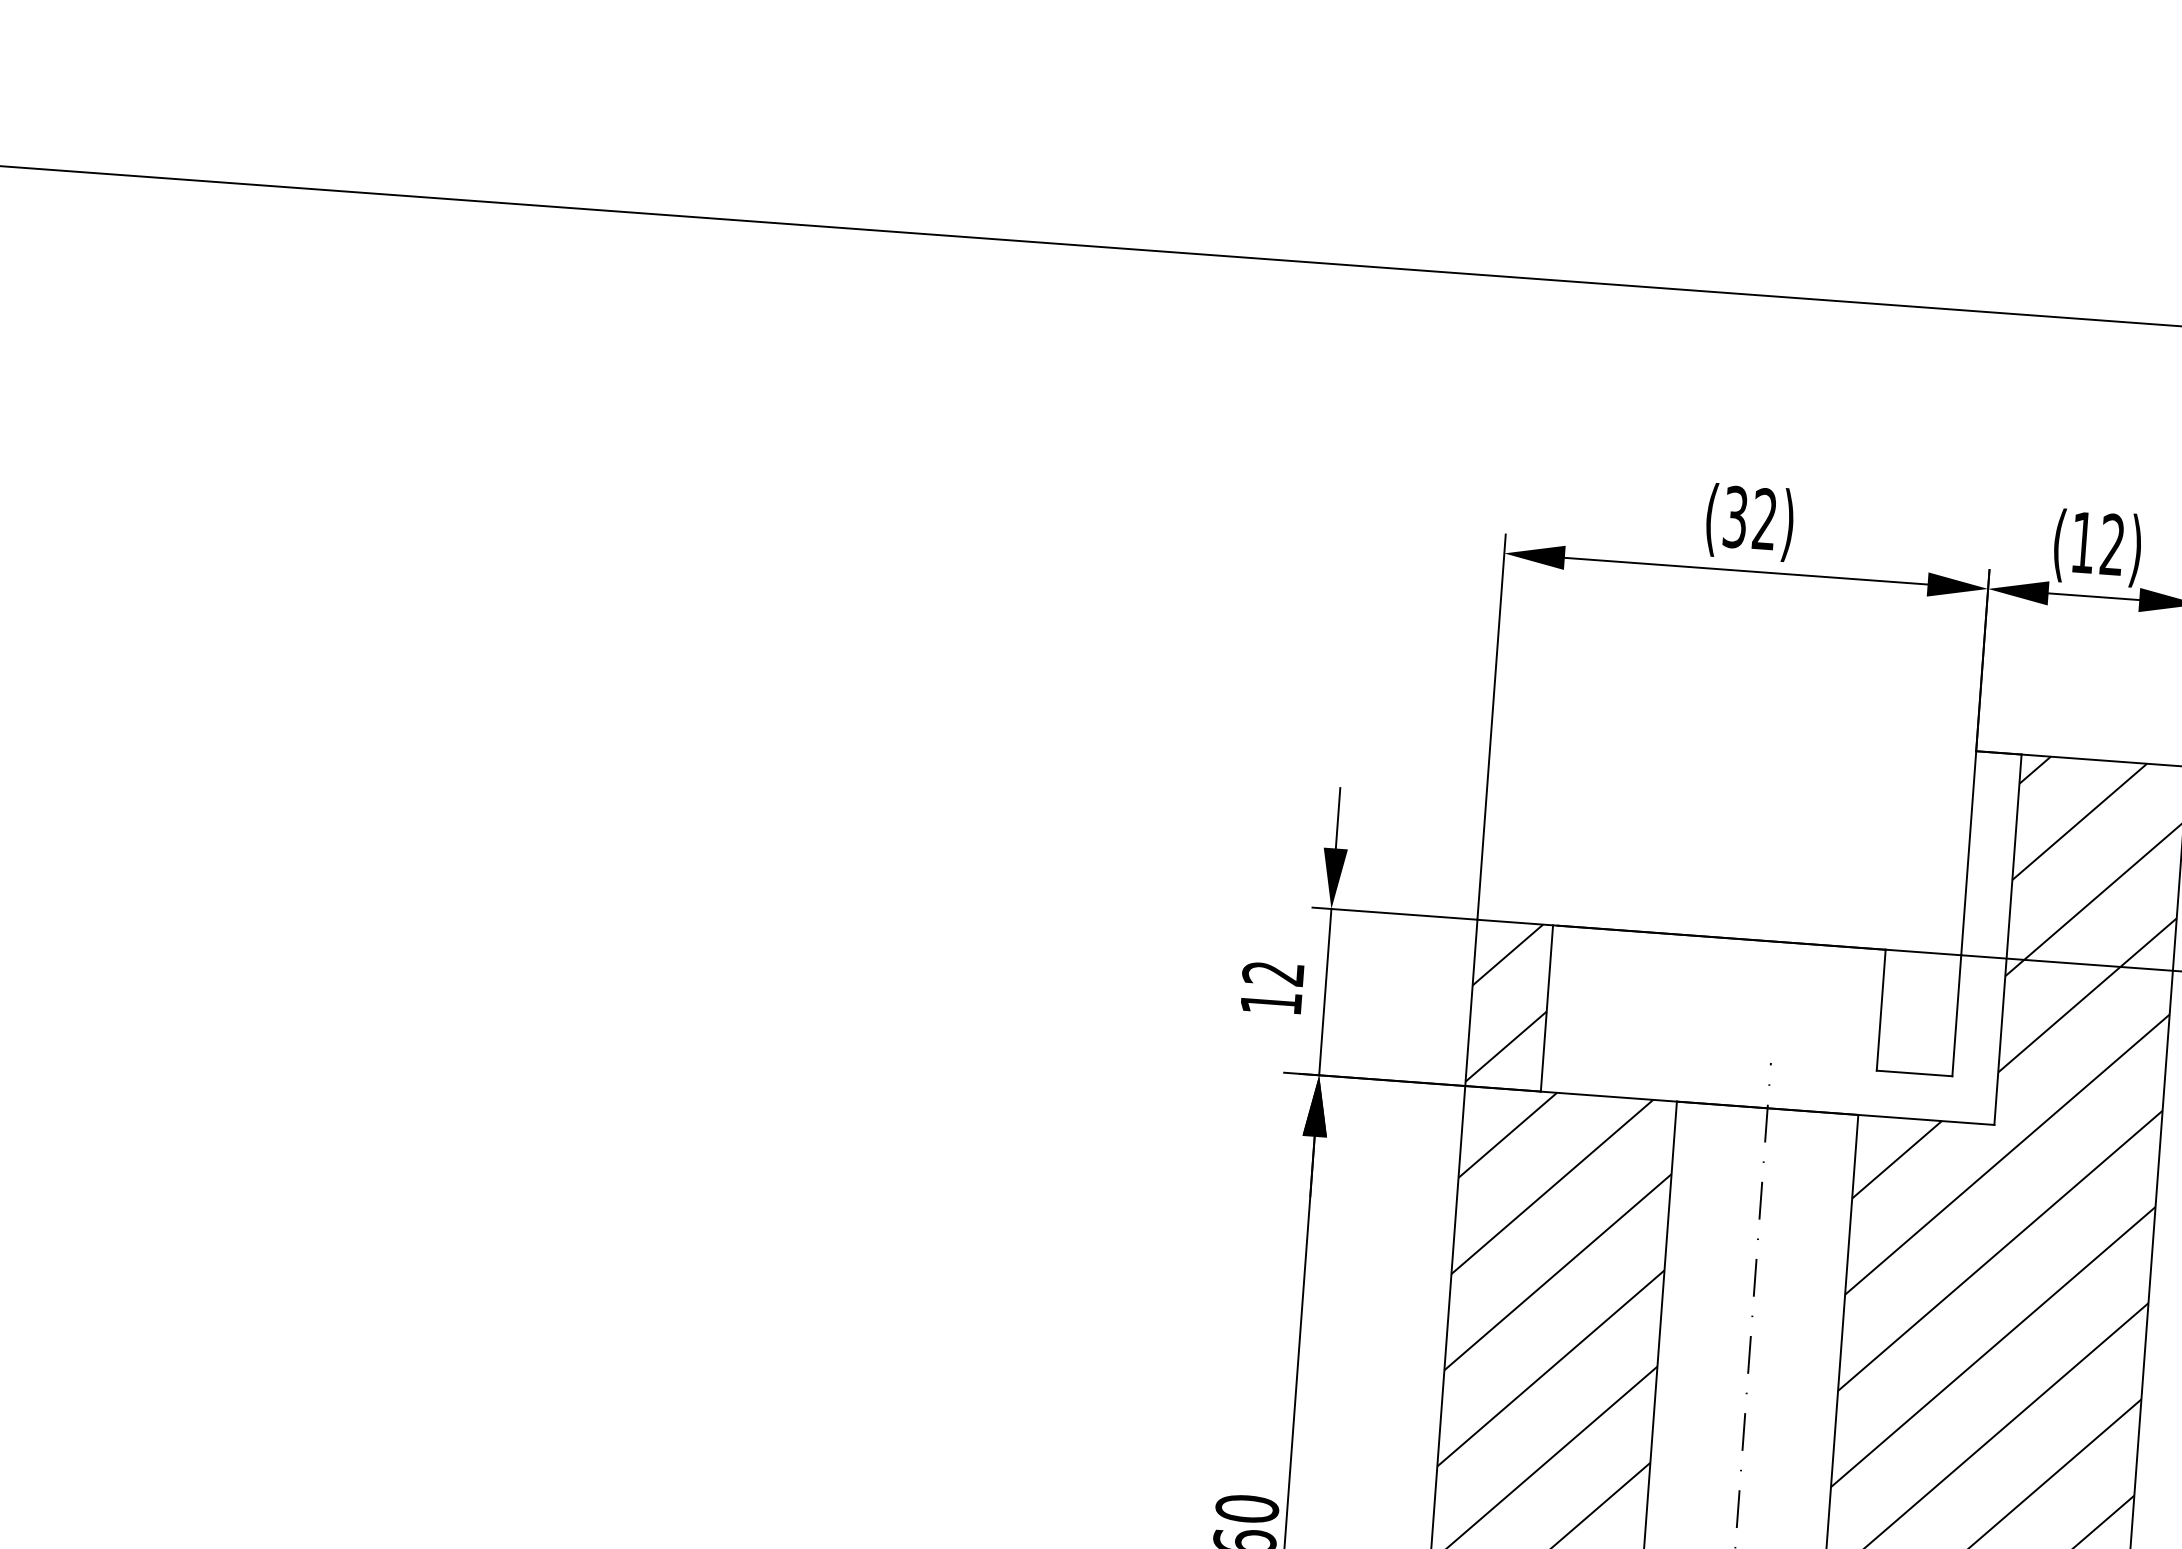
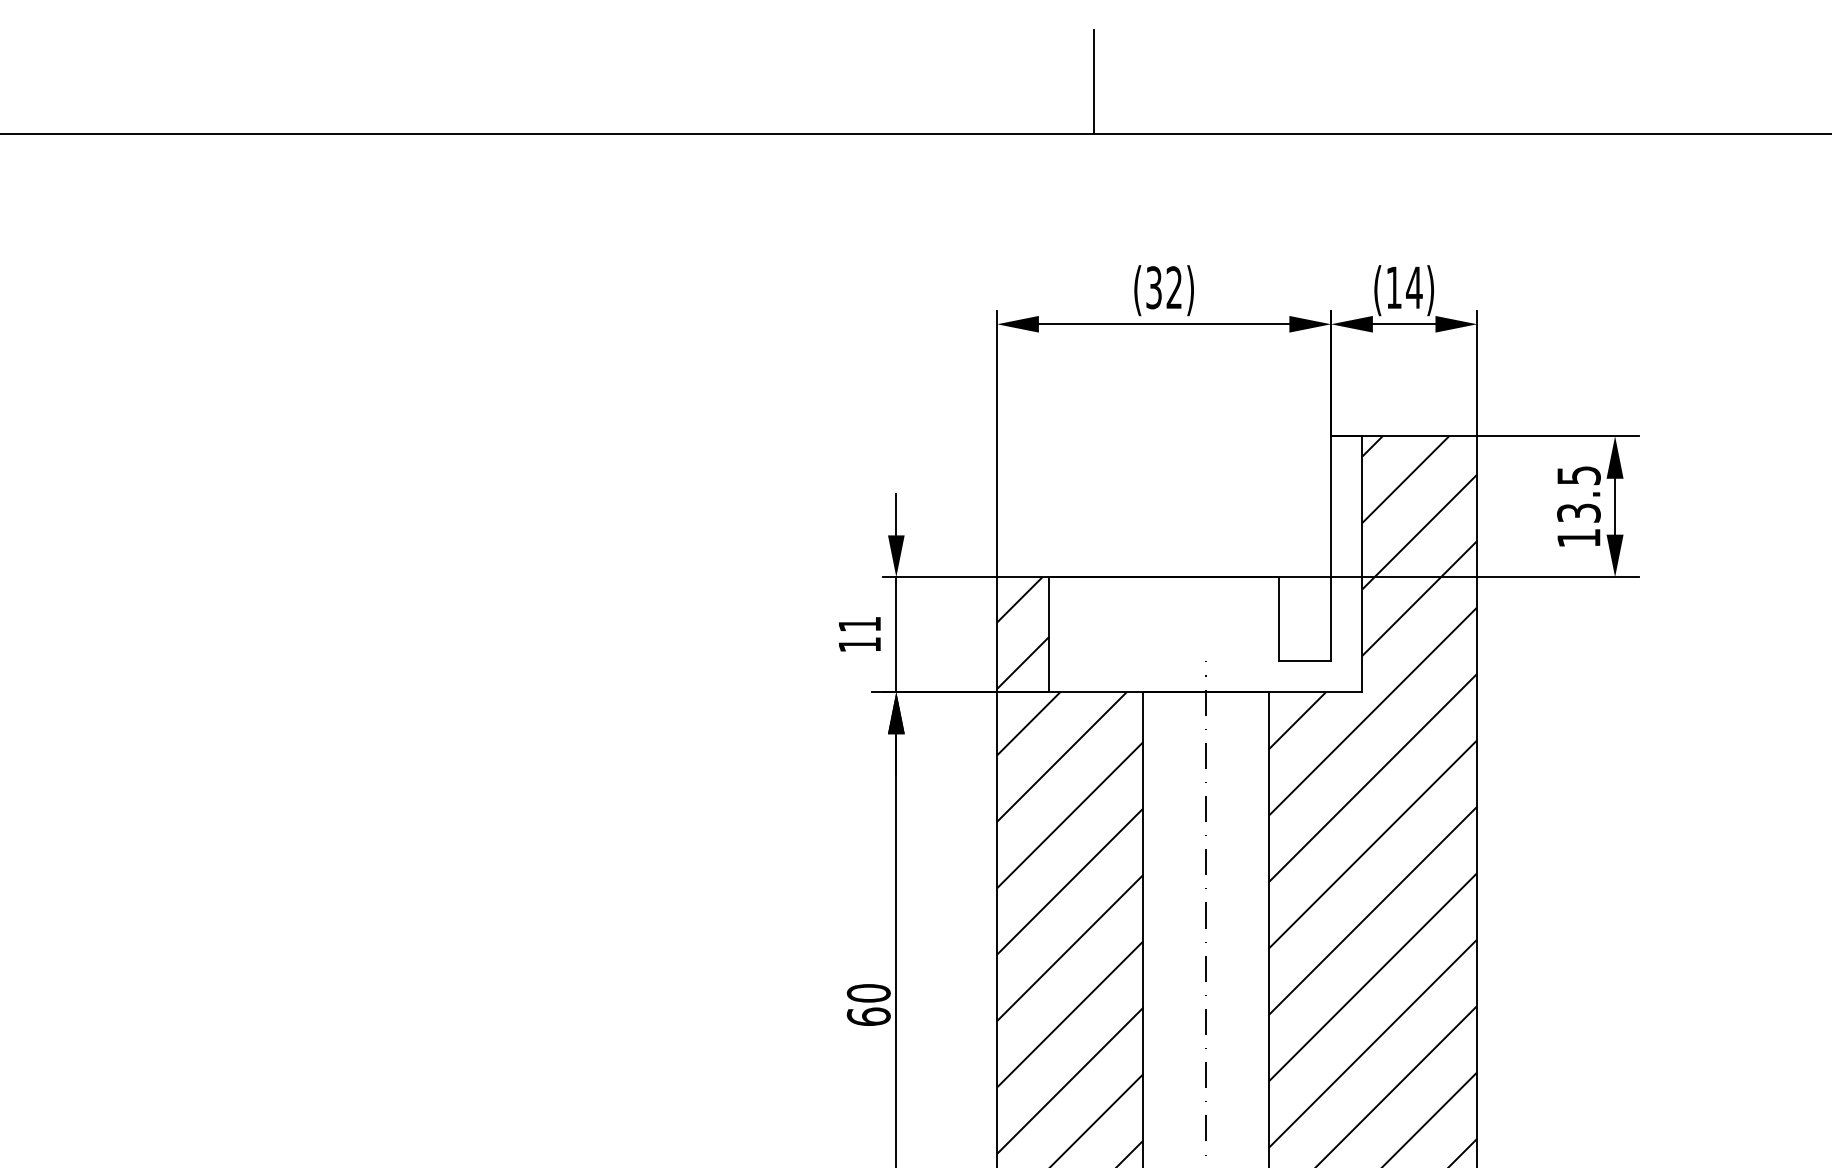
line: (1669, 212) -> (1093, 81), added
text: (2112, 544) -> (1414, 287), (12 -> (14
text: (1273, 973) -> (859, 624), 12 -> 11

